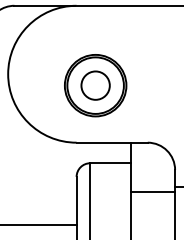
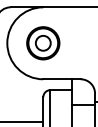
part: (96, 86) -> (43, 43), moved

